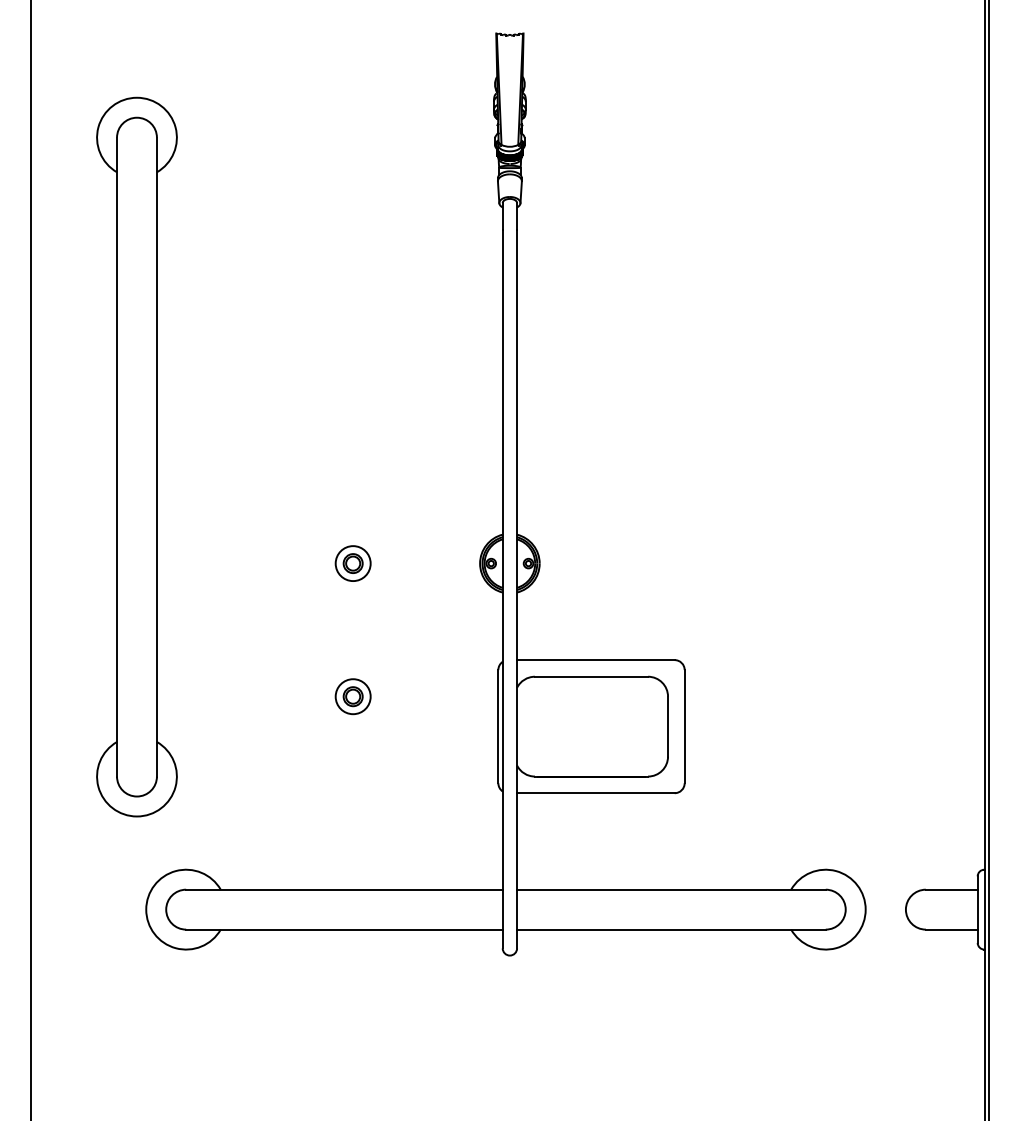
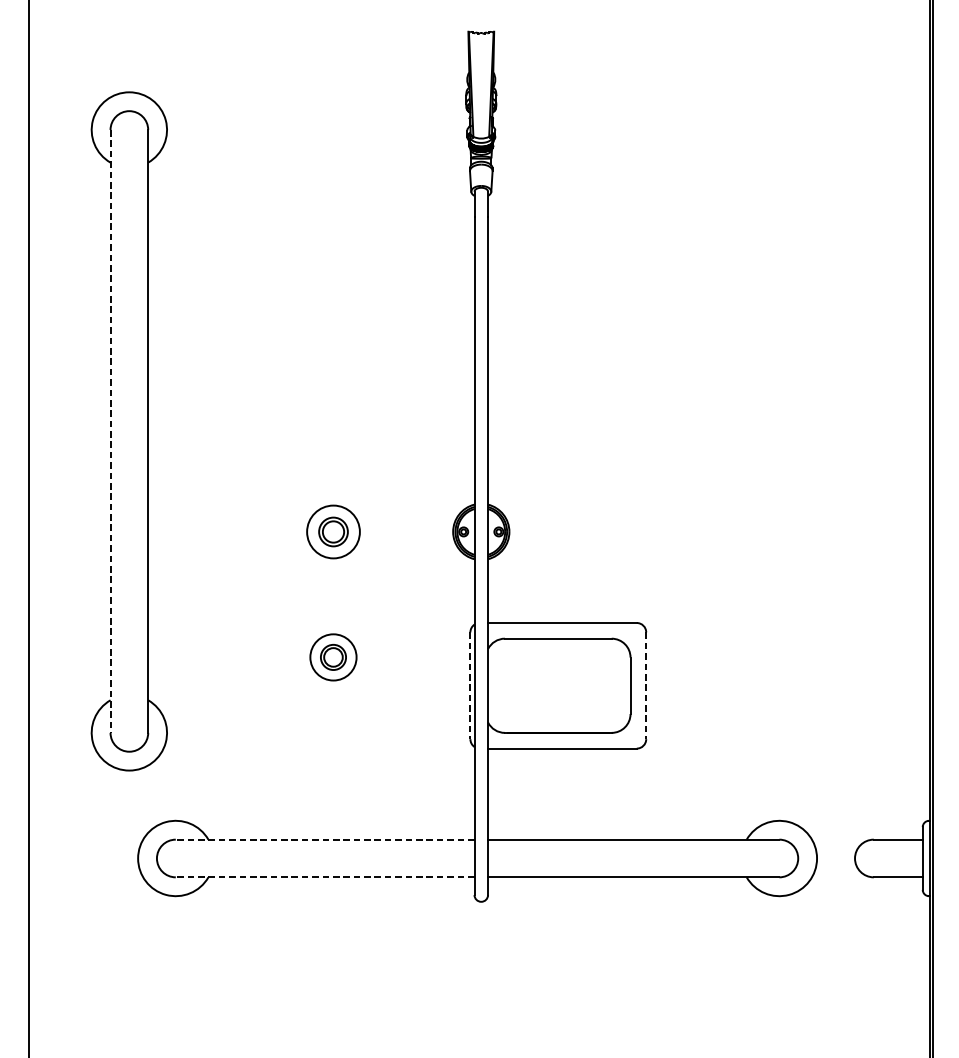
line: (117, 457) -> (110, 431), solid -> dashed
part: (352, 563) -> (332, 531), size x1.6
part: (352, 696) -> (332, 657), size x1.4
line: (498, 726) -> (470, 685), solid -> dashed
line: (684, 726) -> (646, 685), solid -> dashed
line: (343, 889) -> (324, 839), solid -> dashed
line: (343, 929) -> (324, 877), solid -> dashed

